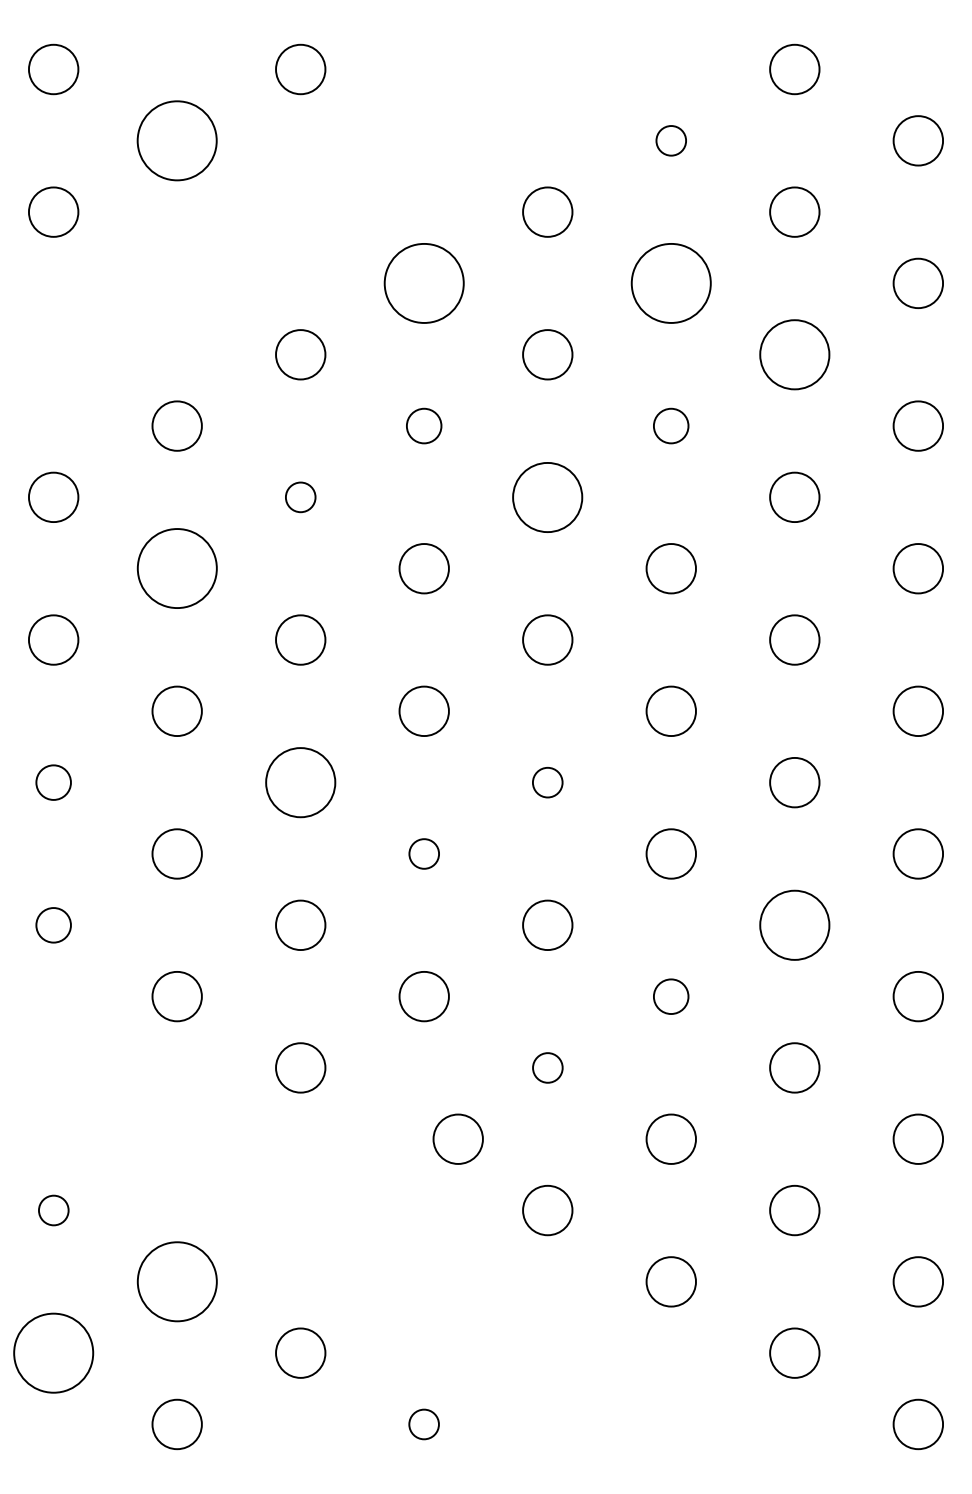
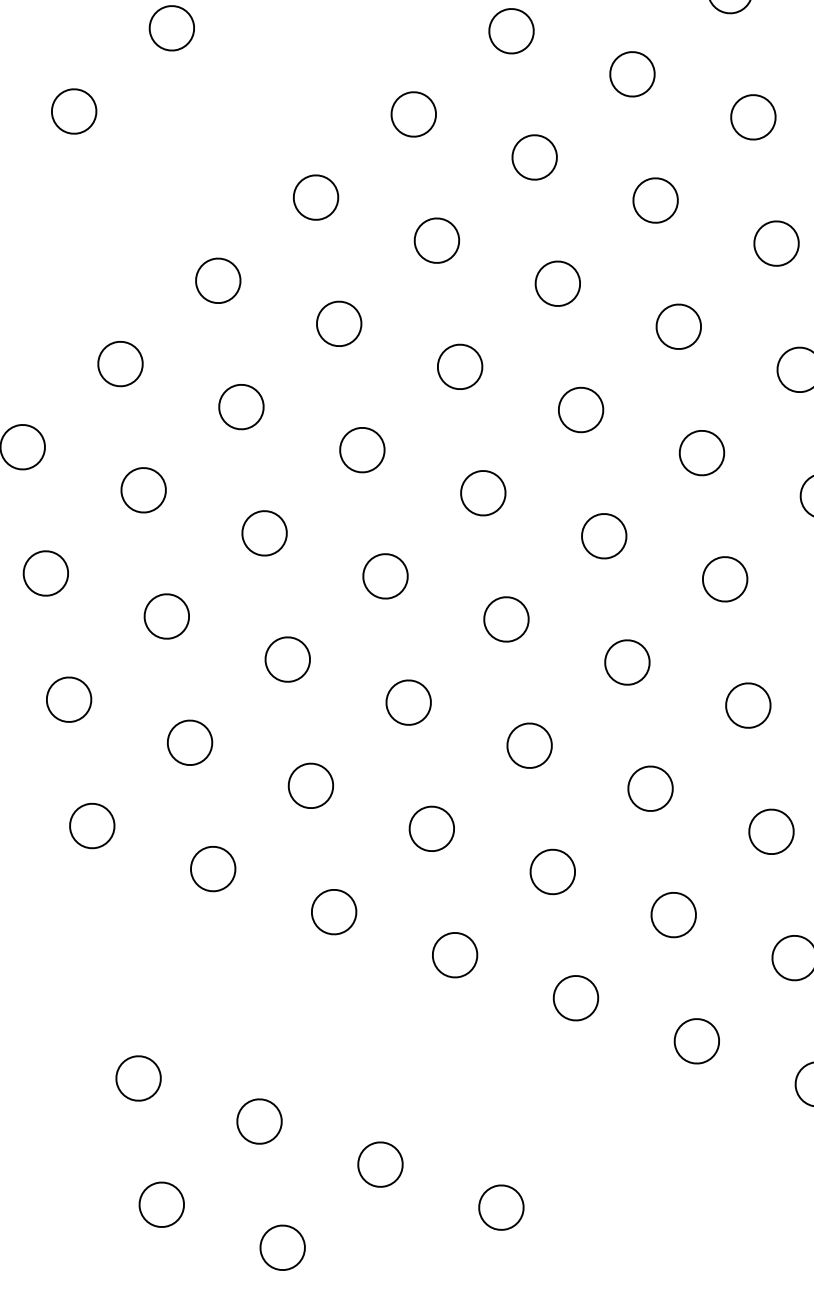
circle: (176, 140) -> (73, 111), size x0.62
circle: (671, 140) -> (511, 30), size x1.67
circle: (423, 283) -> (315, 197), size x0.62
circle: (671, 283) -> (534, 157), size x0.62
circle: (794, 354) -> (655, 200), size x0.71
circle: (423, 425) -> (338, 323), size x1.43
circle: (670, 425) -> (557, 283), size x1.43
circle: (547, 496) -> (459, 366), size x0.71
circle: (300, 497) -> (241, 407), size x1.67
circle: (176, 568) -> (143, 490), size x0.62
circle: (53, 782) -> (68, 699), size x1.43
circle: (300, 782) -> (287, 659), size x0.71
circle: (547, 782) -> (506, 619), size x1.67
circle: (423, 853) -> (407, 702), size x1.67
circle: (53, 925) -> (92, 826), size x1.43
circle: (794, 925) -> (748, 705), size x0.71
circle: (670, 996) -> (649, 788), size x1.43
circle: (547, 1067) -> (552, 871), size x1.67
circle: (457, 1138) -> (454, 954), moved
circle: (53, 1210) -> (138, 1078), size x1.67
circle: (176, 1281) -> (258, 1121), size x0.62
circle: (53, 1352) -> (161, 1204), size x0.62
circle: (423, 1424) -> (500, 1207), size x1.67

